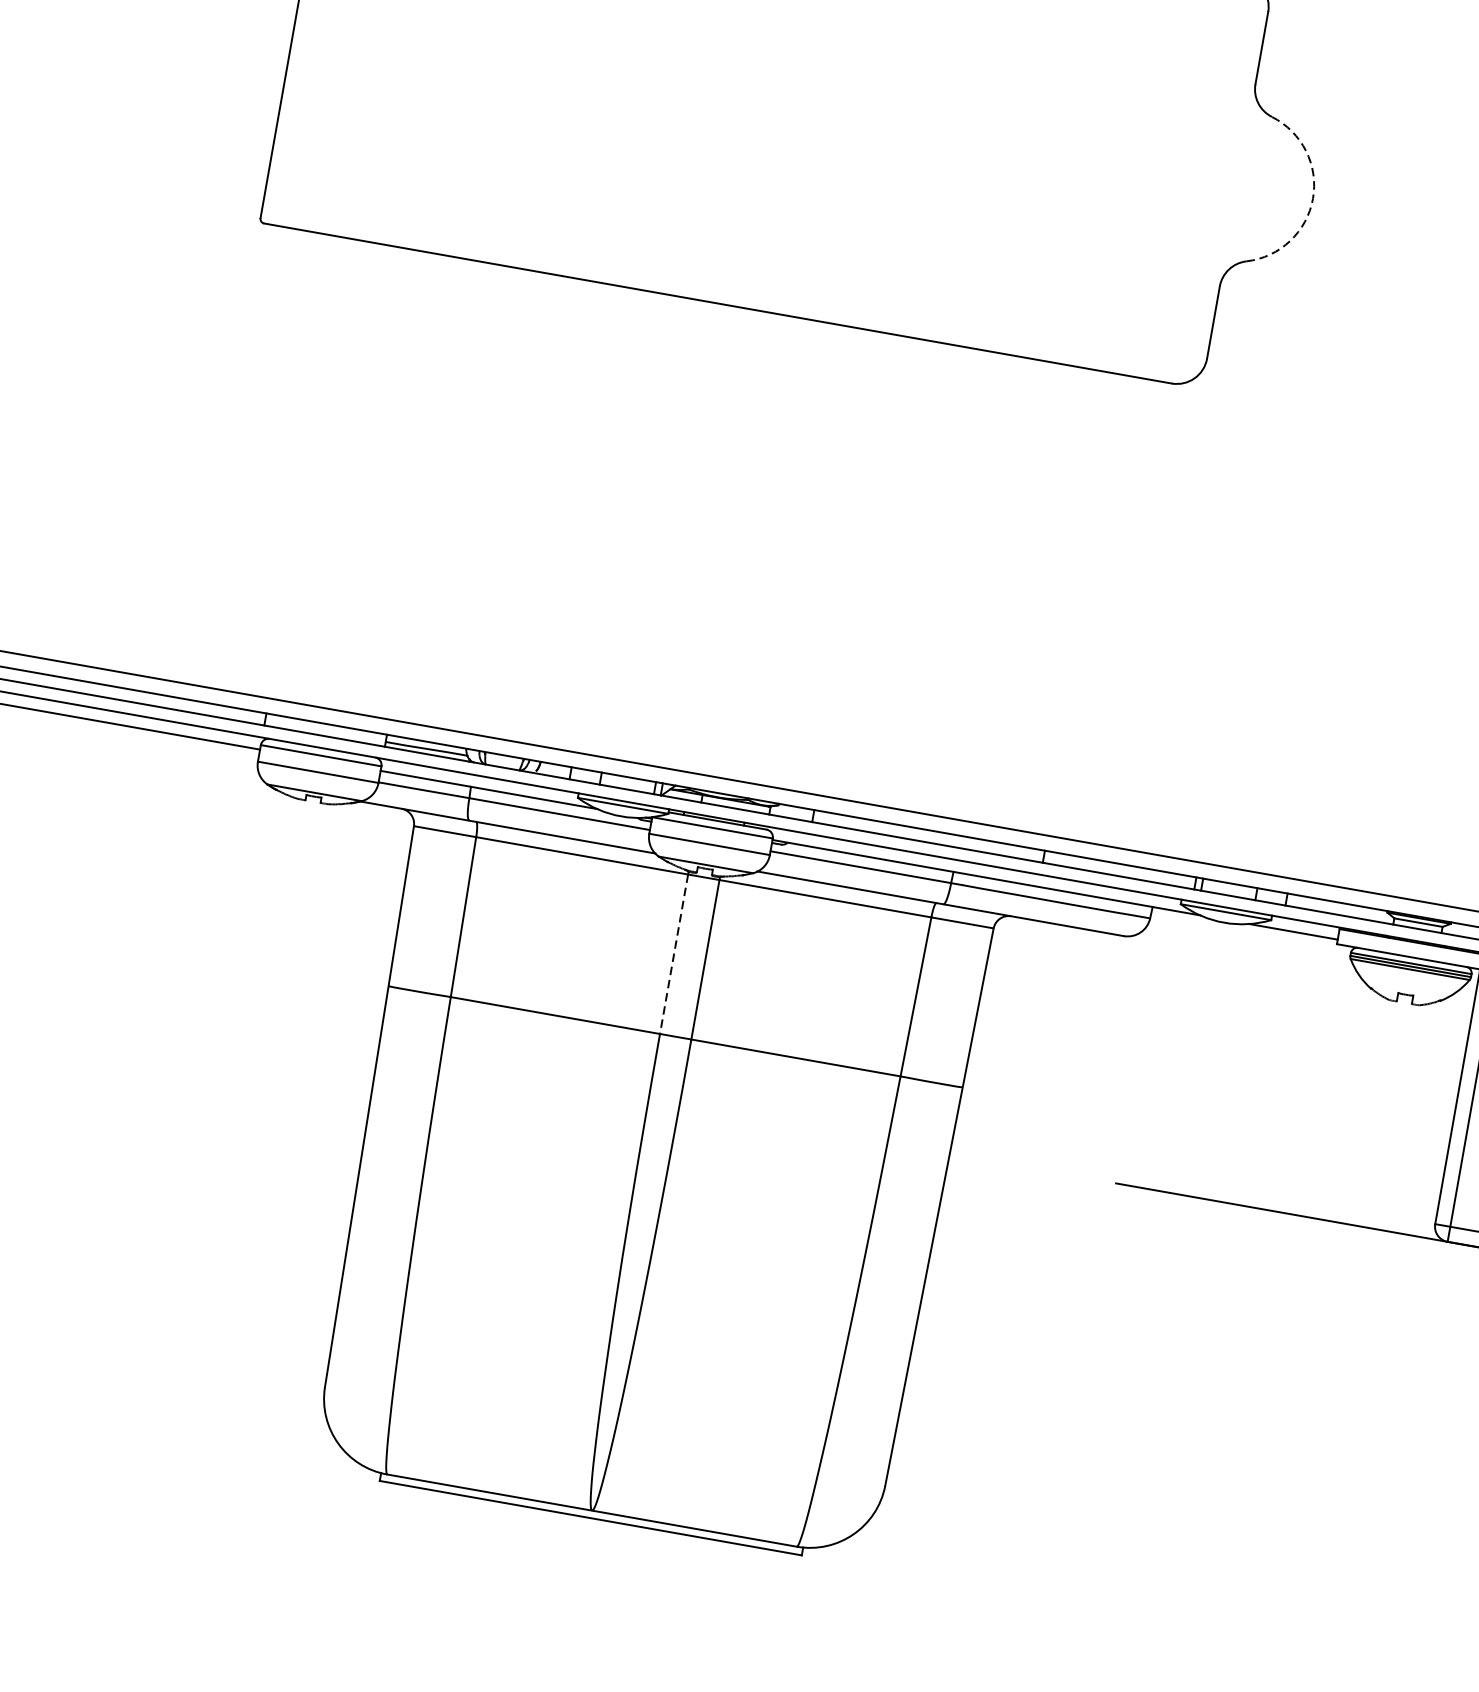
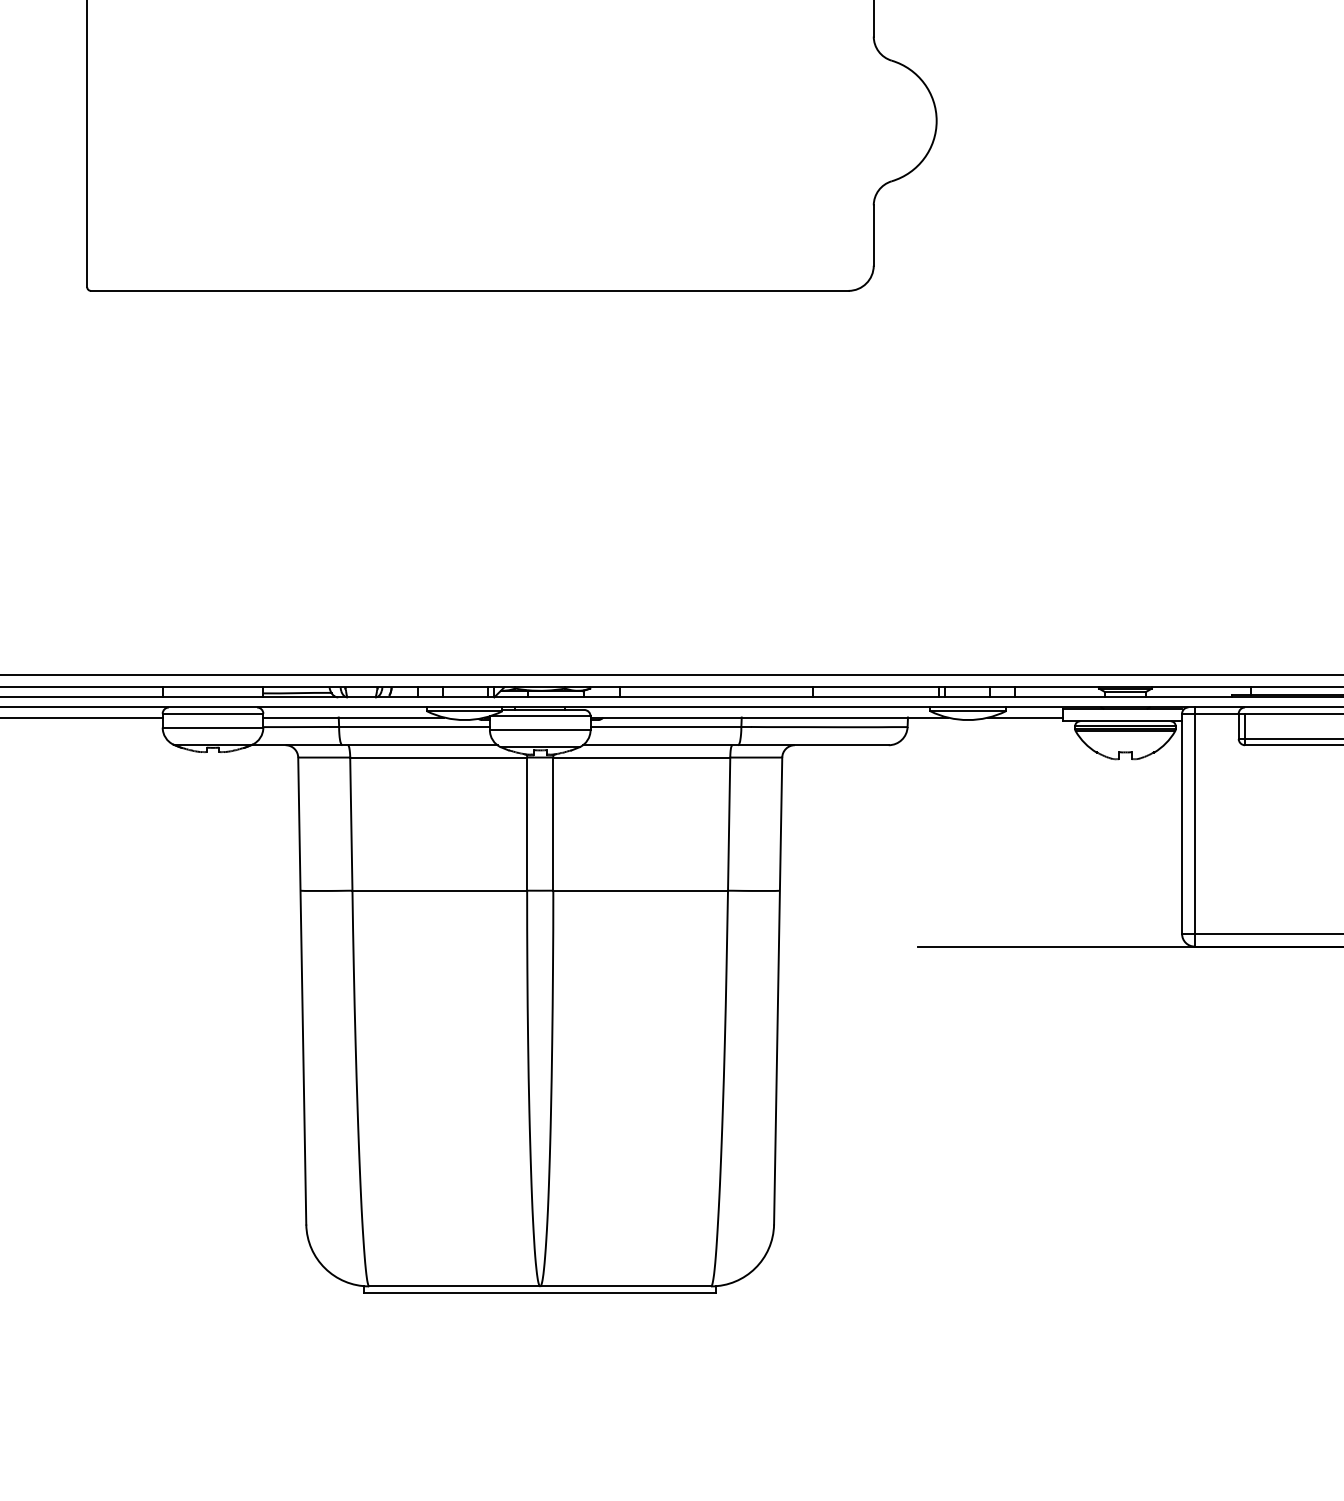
arc: (1312, 199) -> (936, 121), dashed -> solid
line: (674, 954) -> (527, 824), dashed -> solid

